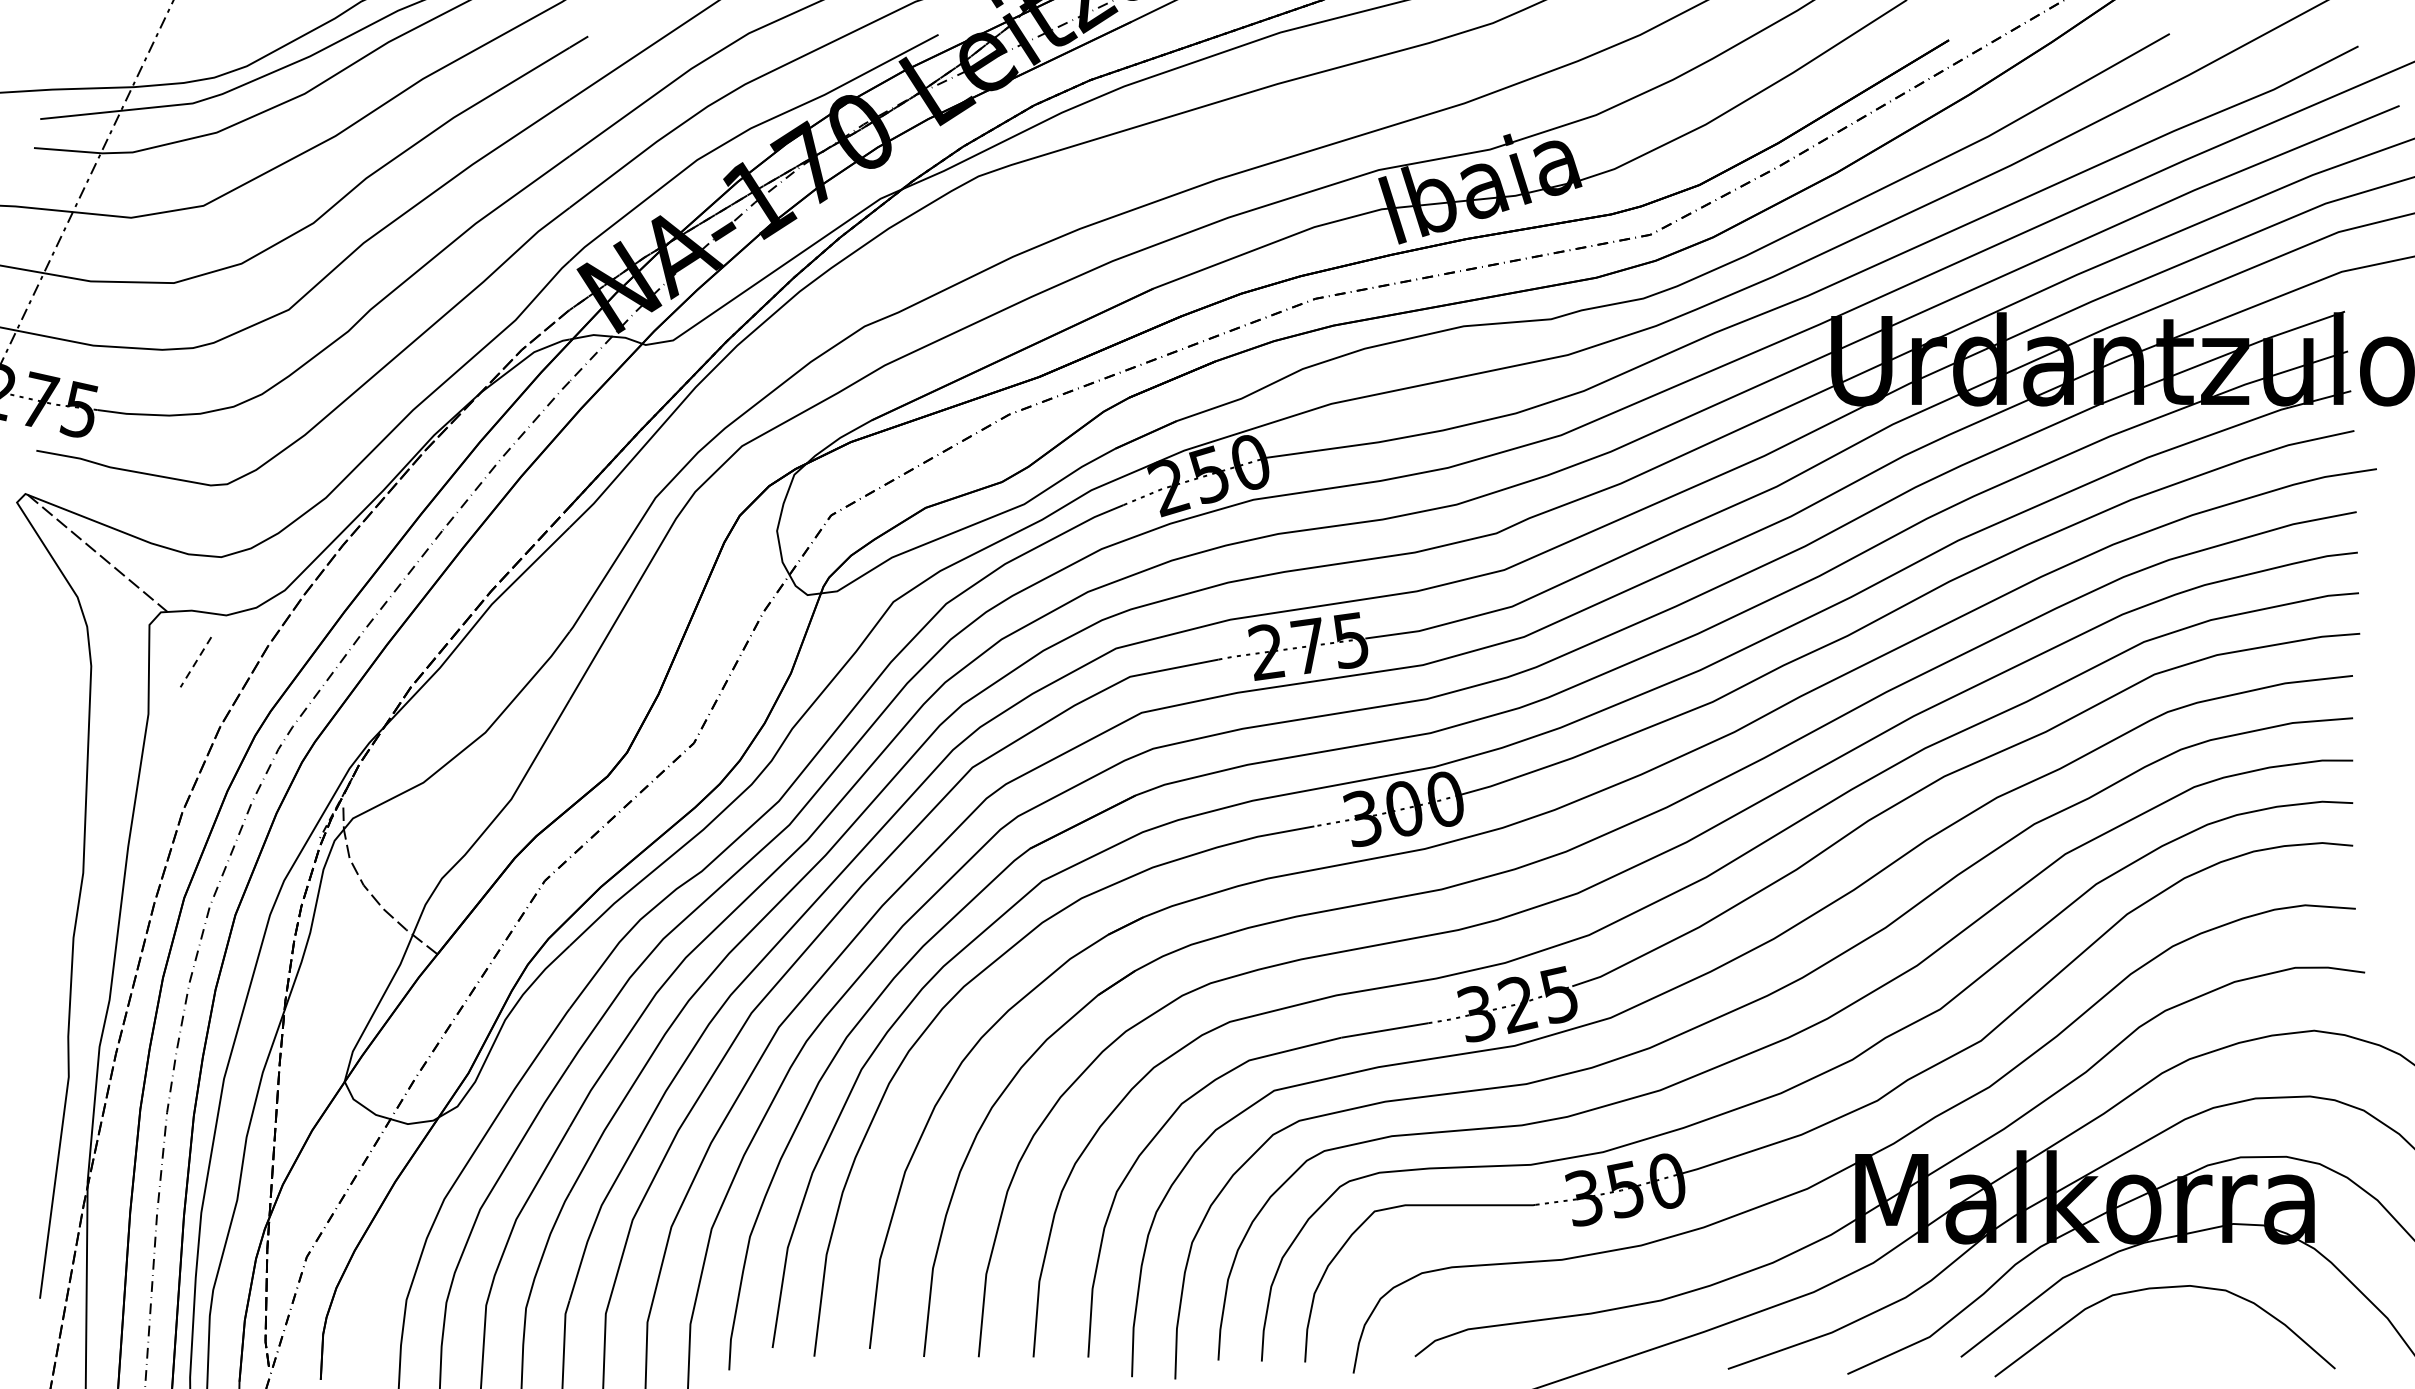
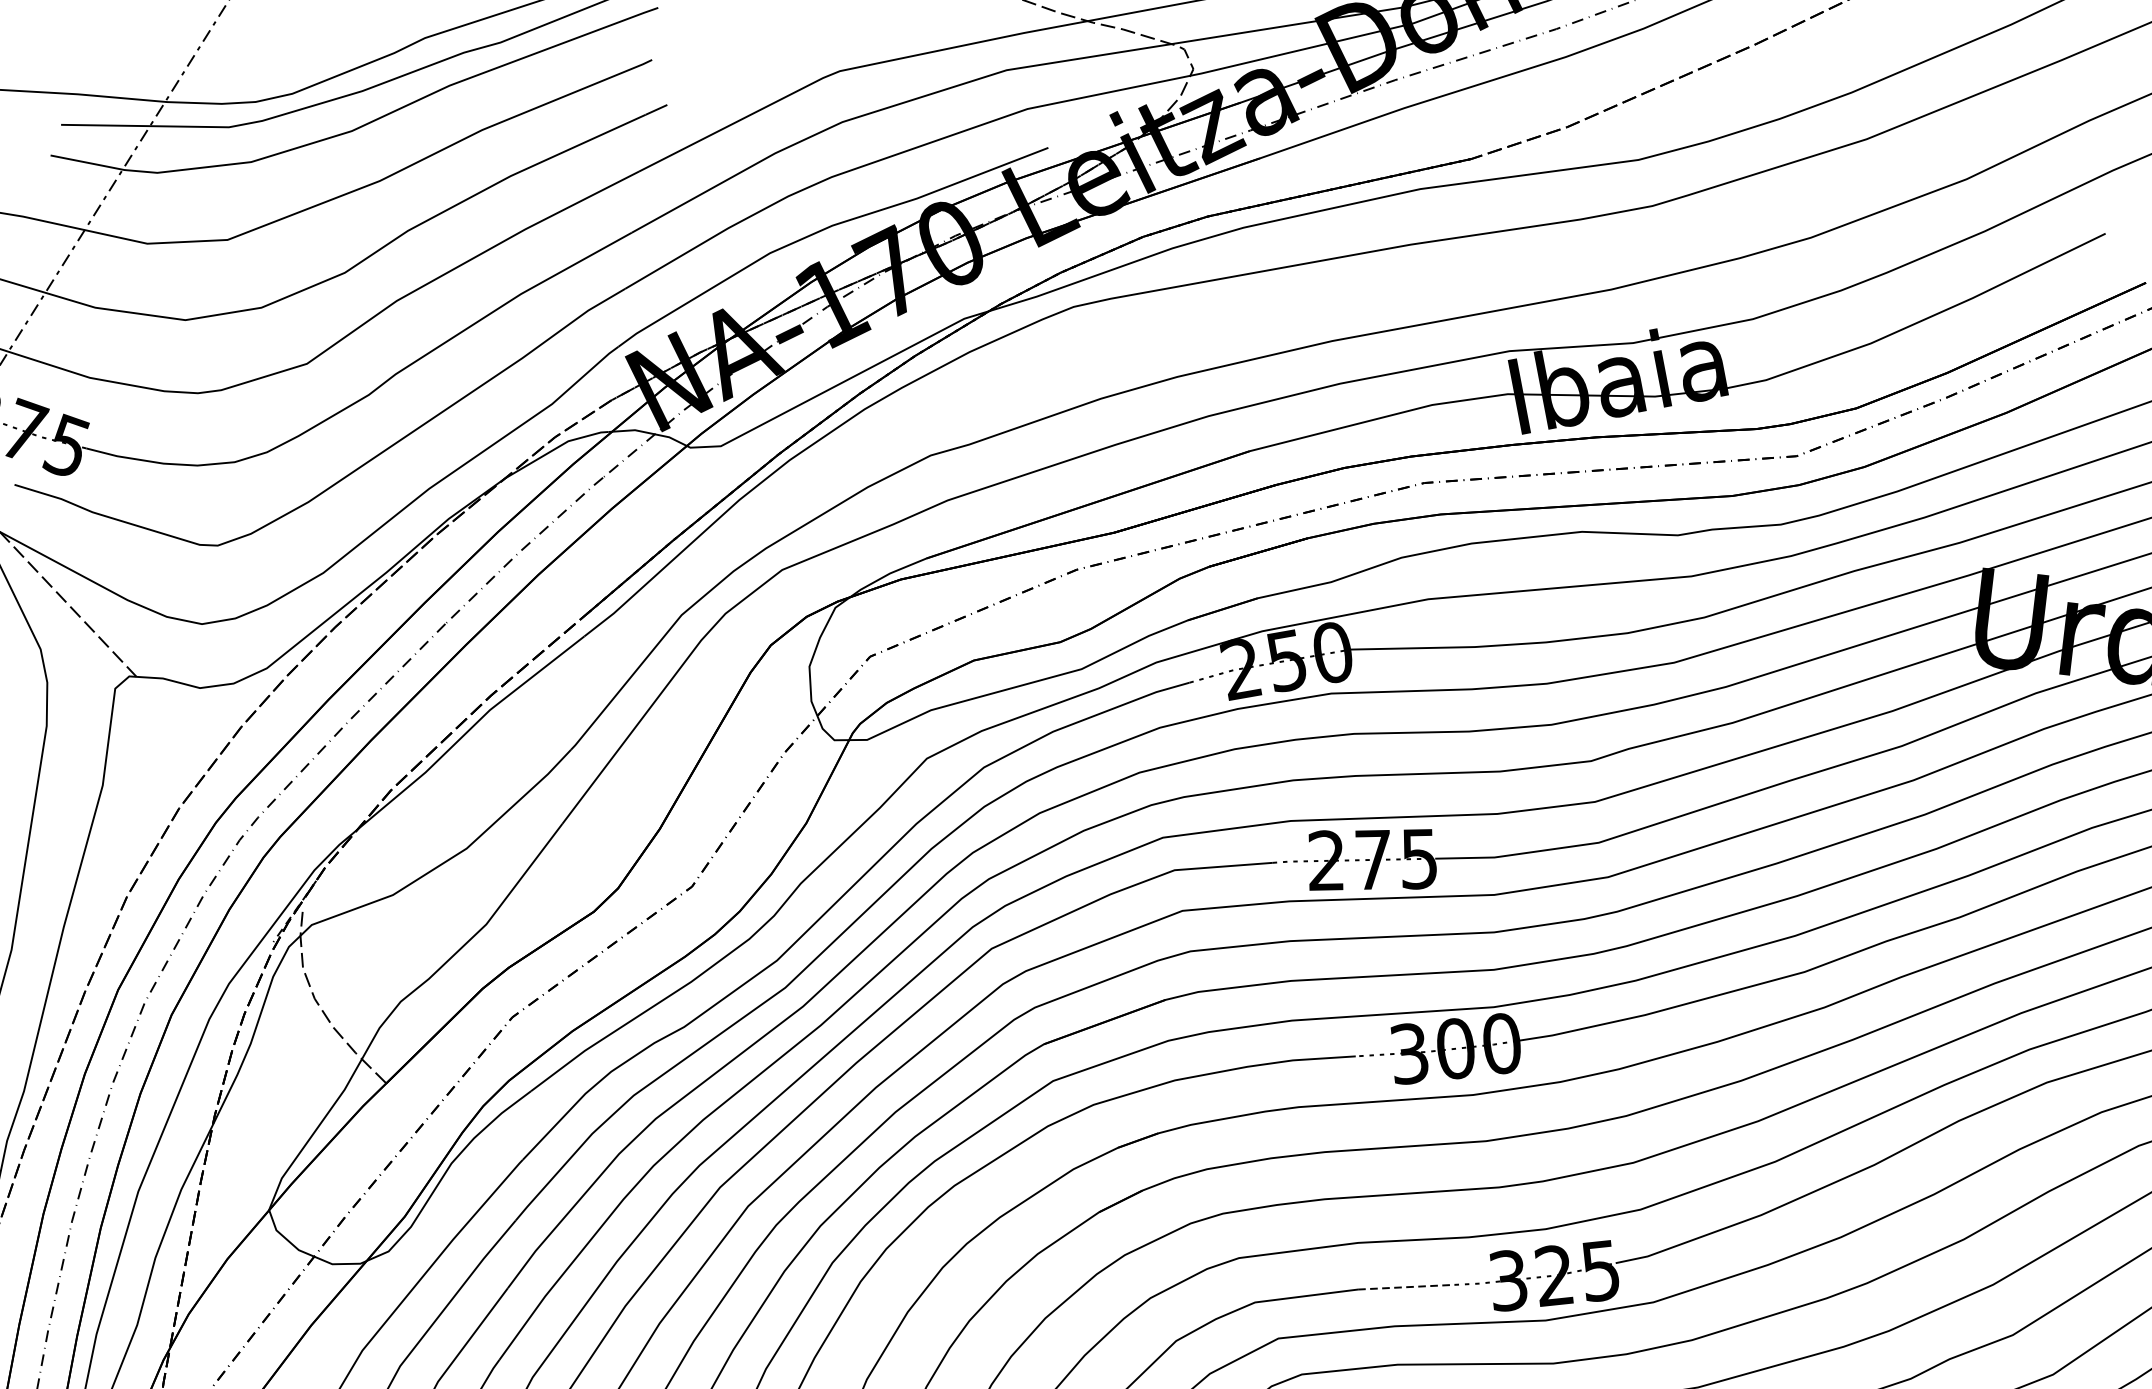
line: (195, 661) -> (160, 734), removed
line: (1385, 1030) -> (1407, 1287), solid -> dashed

